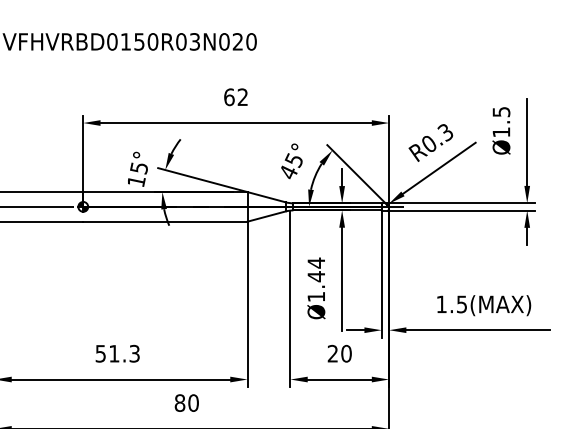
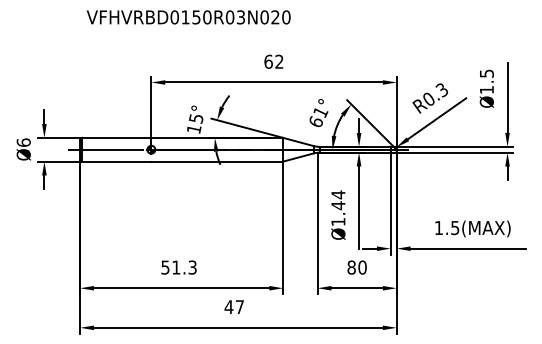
text: (291, 165) -> (318, 116), 45° -> 61°
text: (332, 353) -> (351, 267), 20 -> 80
text: (186, 403) -> (234, 307), 80 -> 47

